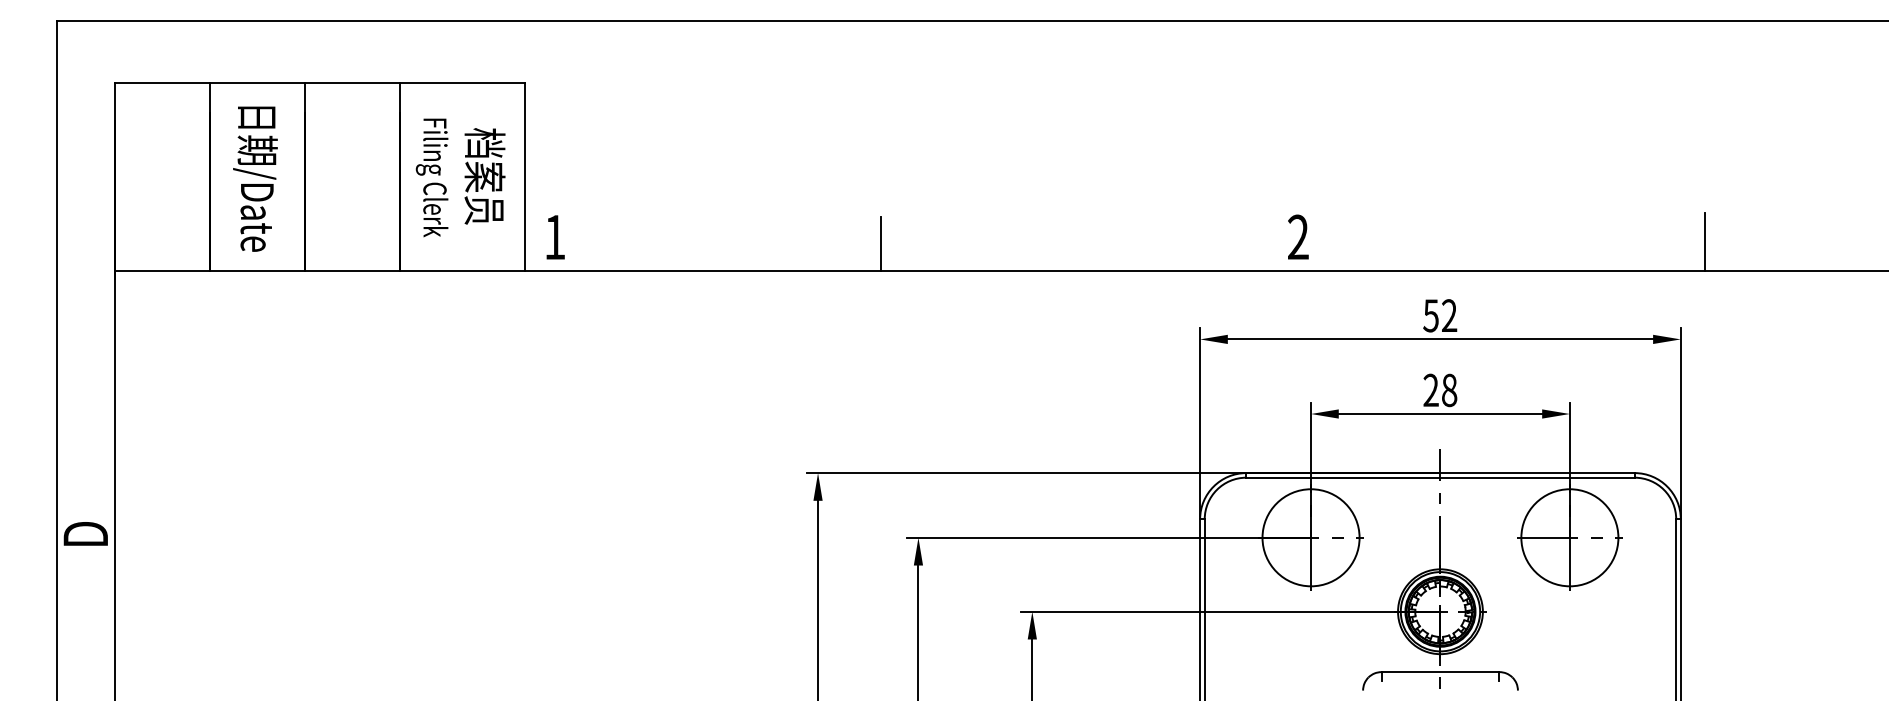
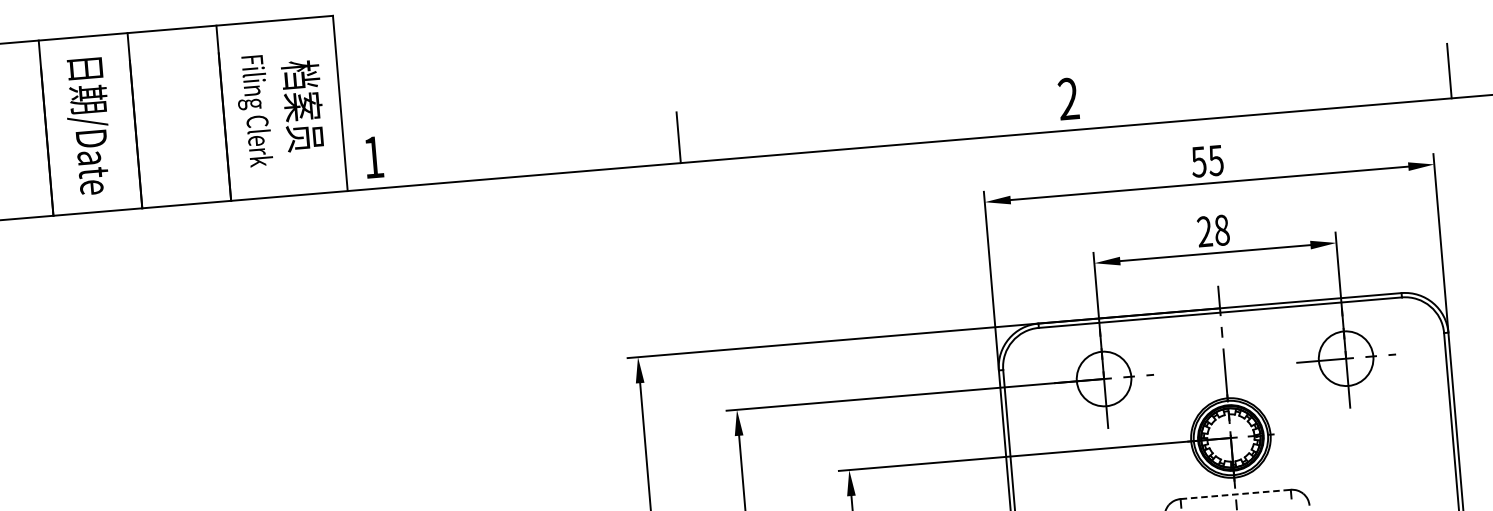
text: (1449, 315) -> (1216, 160), 52 -> 55
circle: (1310, 537) -> (1103, 378), size x0.6
circle: (1569, 537) -> (1345, 358), size x0.6
line: (1440, 672) -> (1235, 494), solid -> dashed

